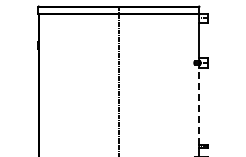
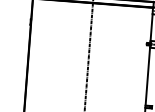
line: (199, 105) -> (148, 76), dashed -> solid

